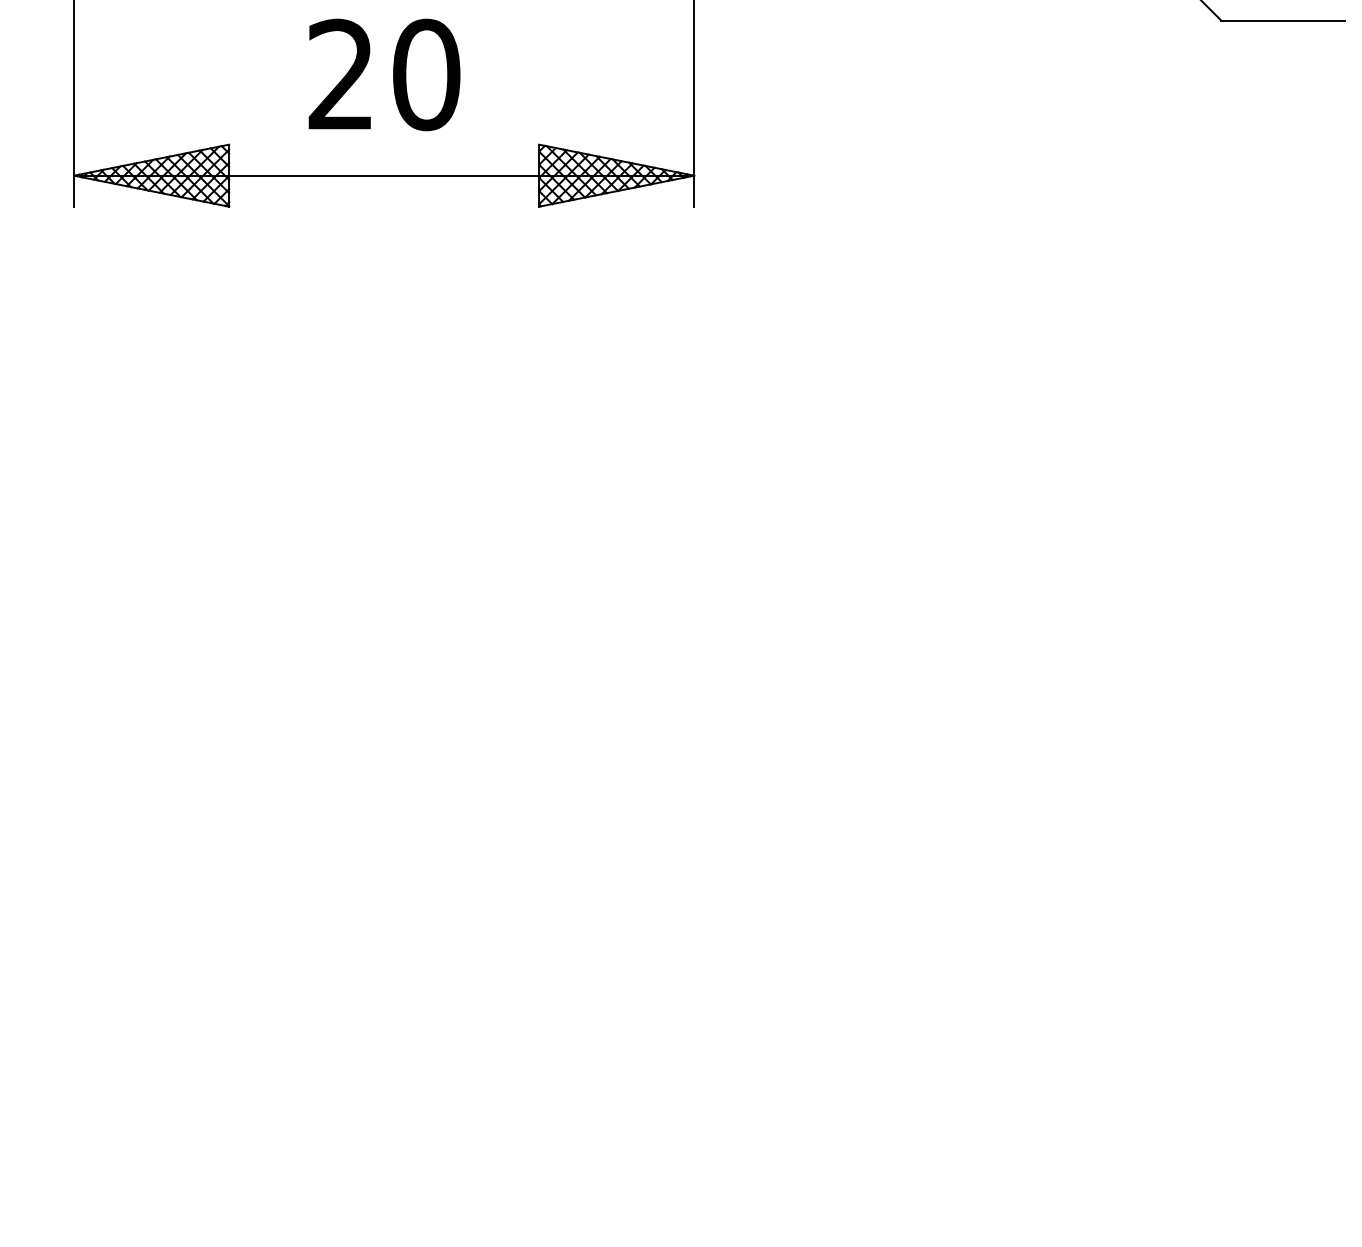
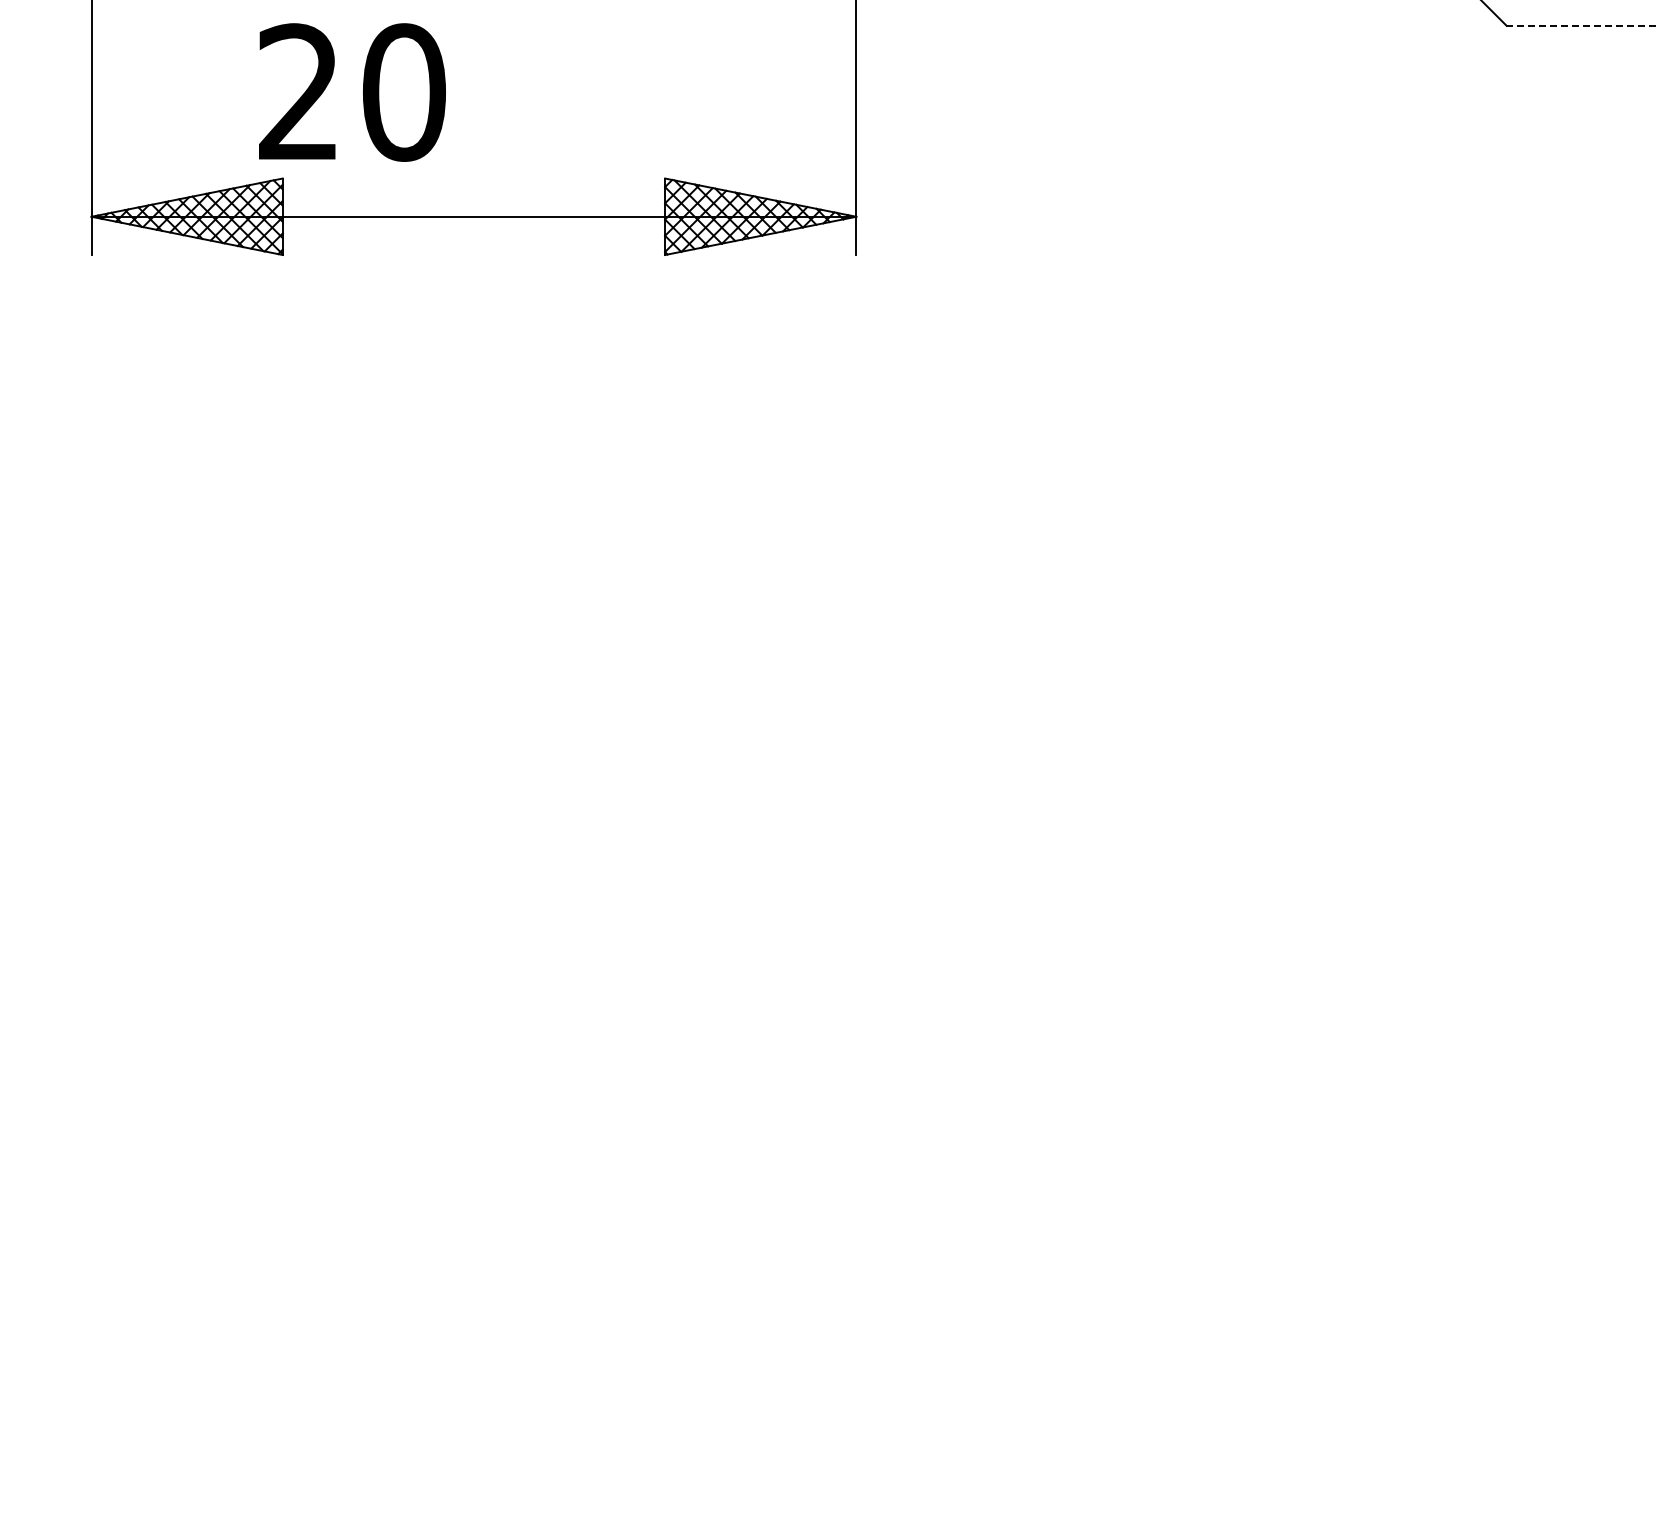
line: (1283, 20) -> (1582, 25), solid -> dashed
text: (384, 74) -> (352, 92), moved

